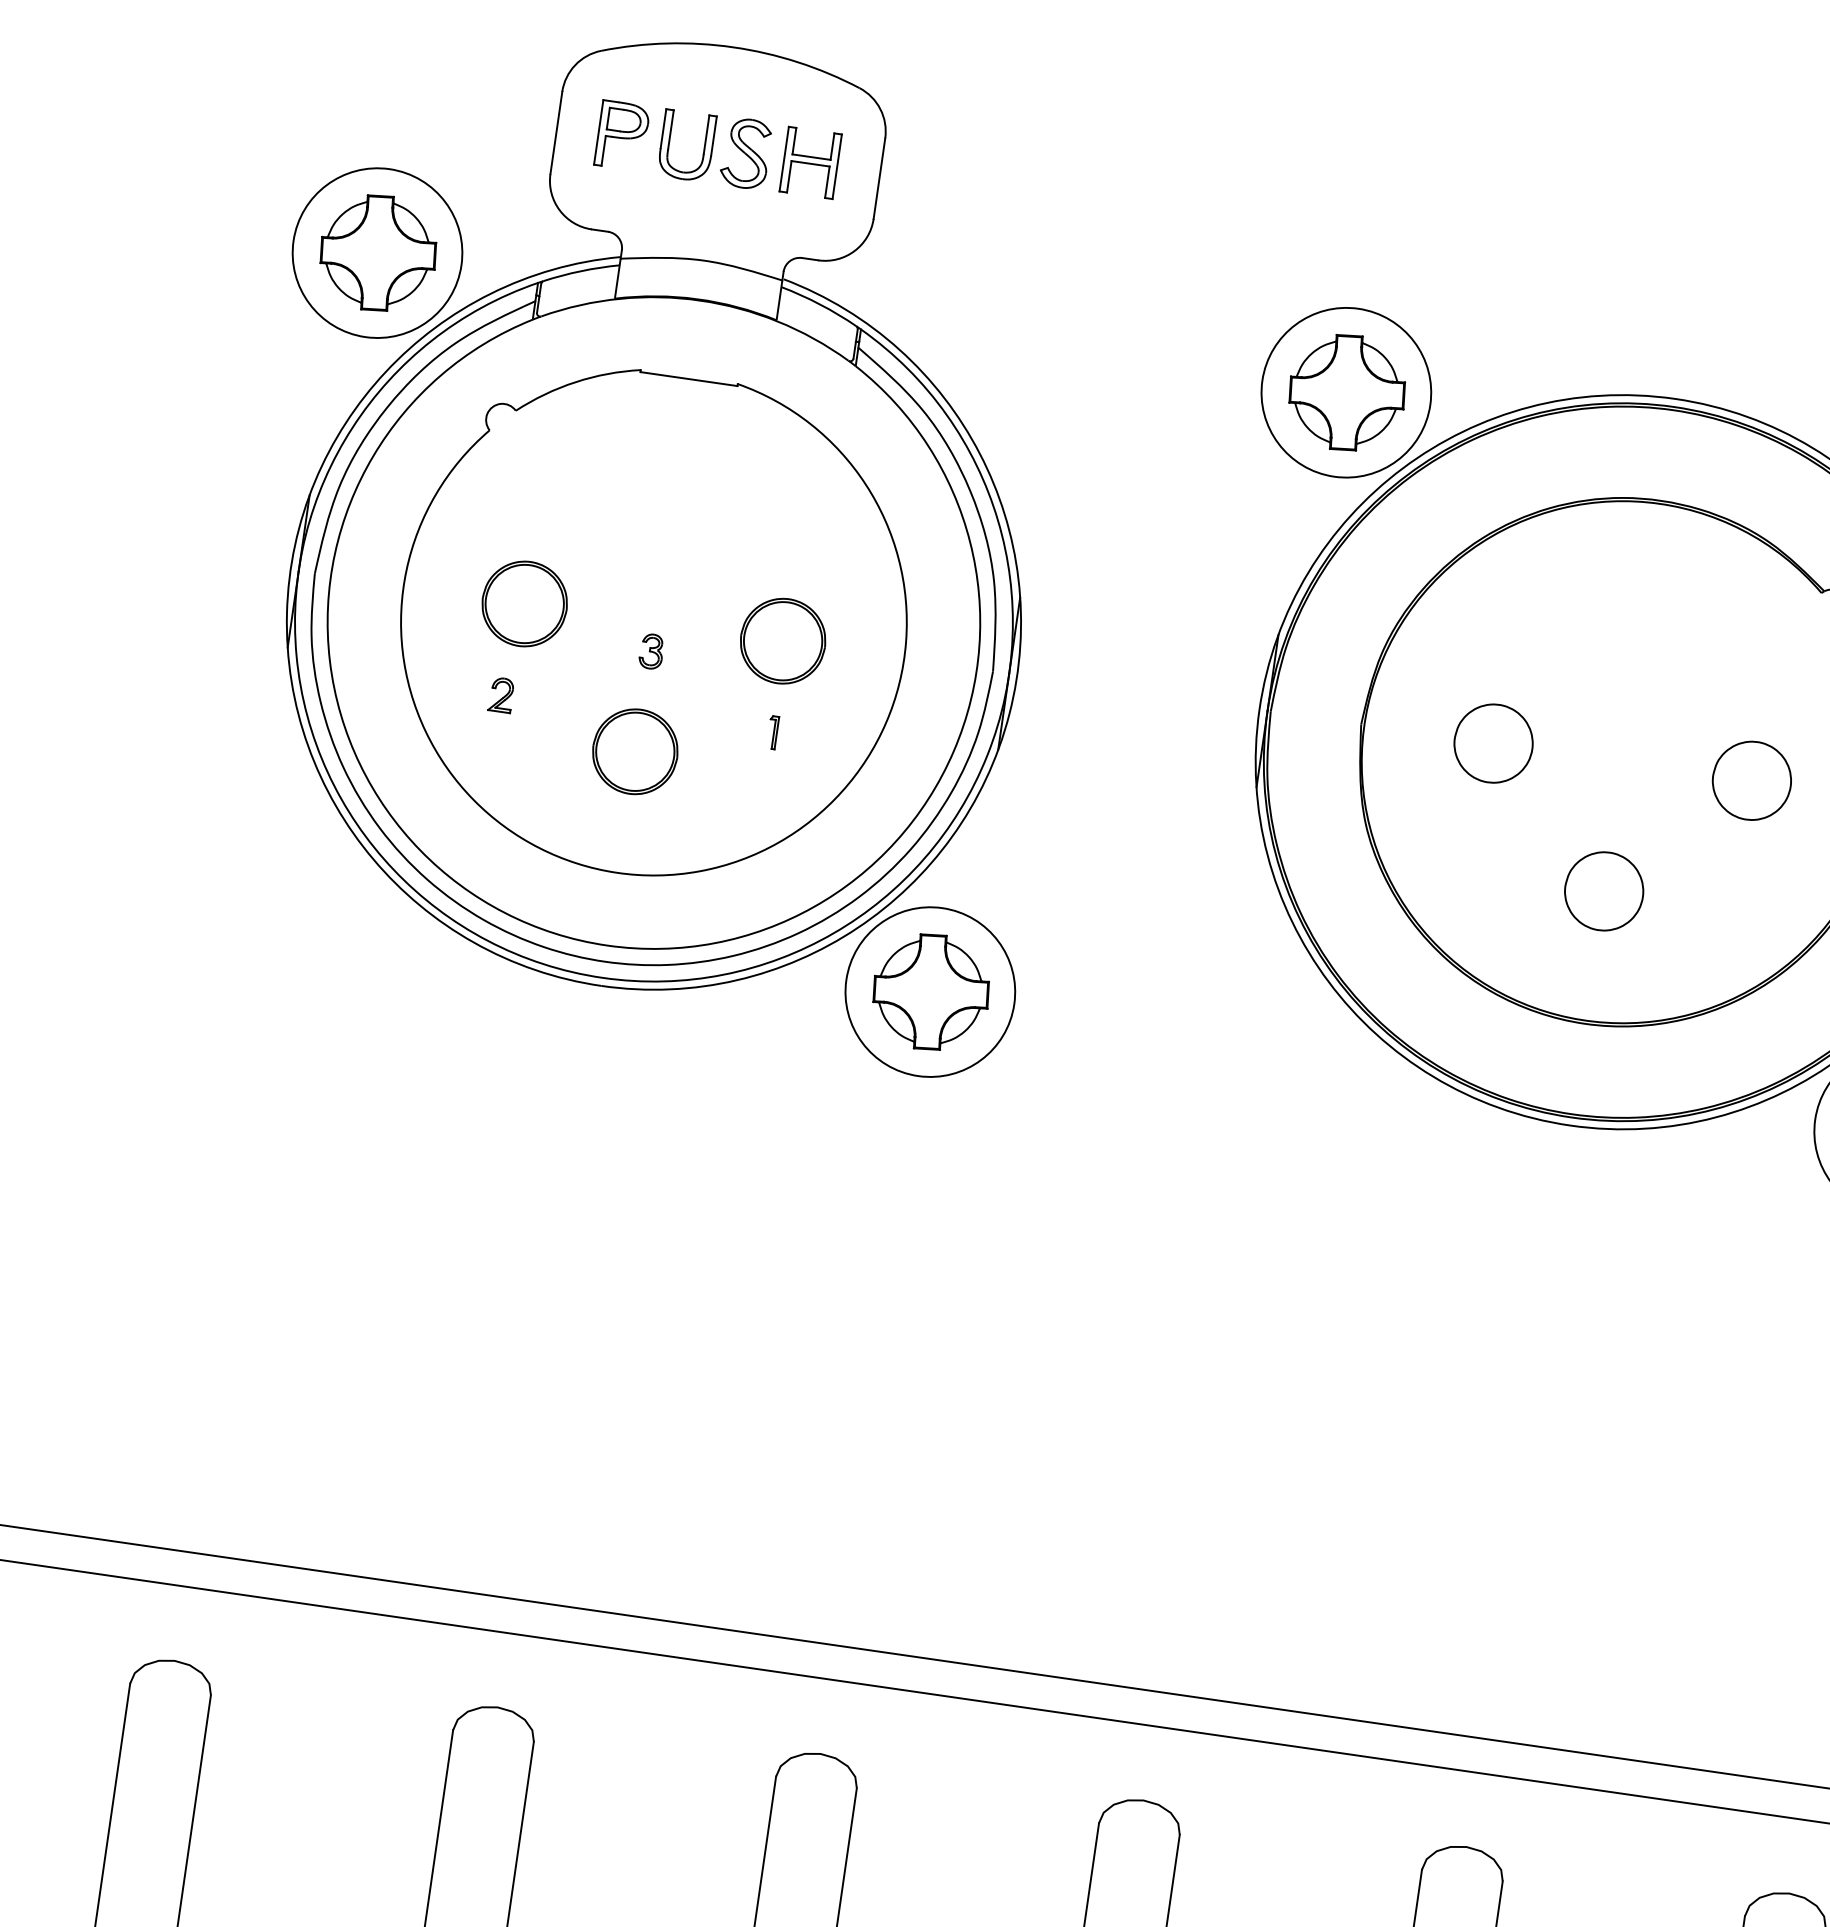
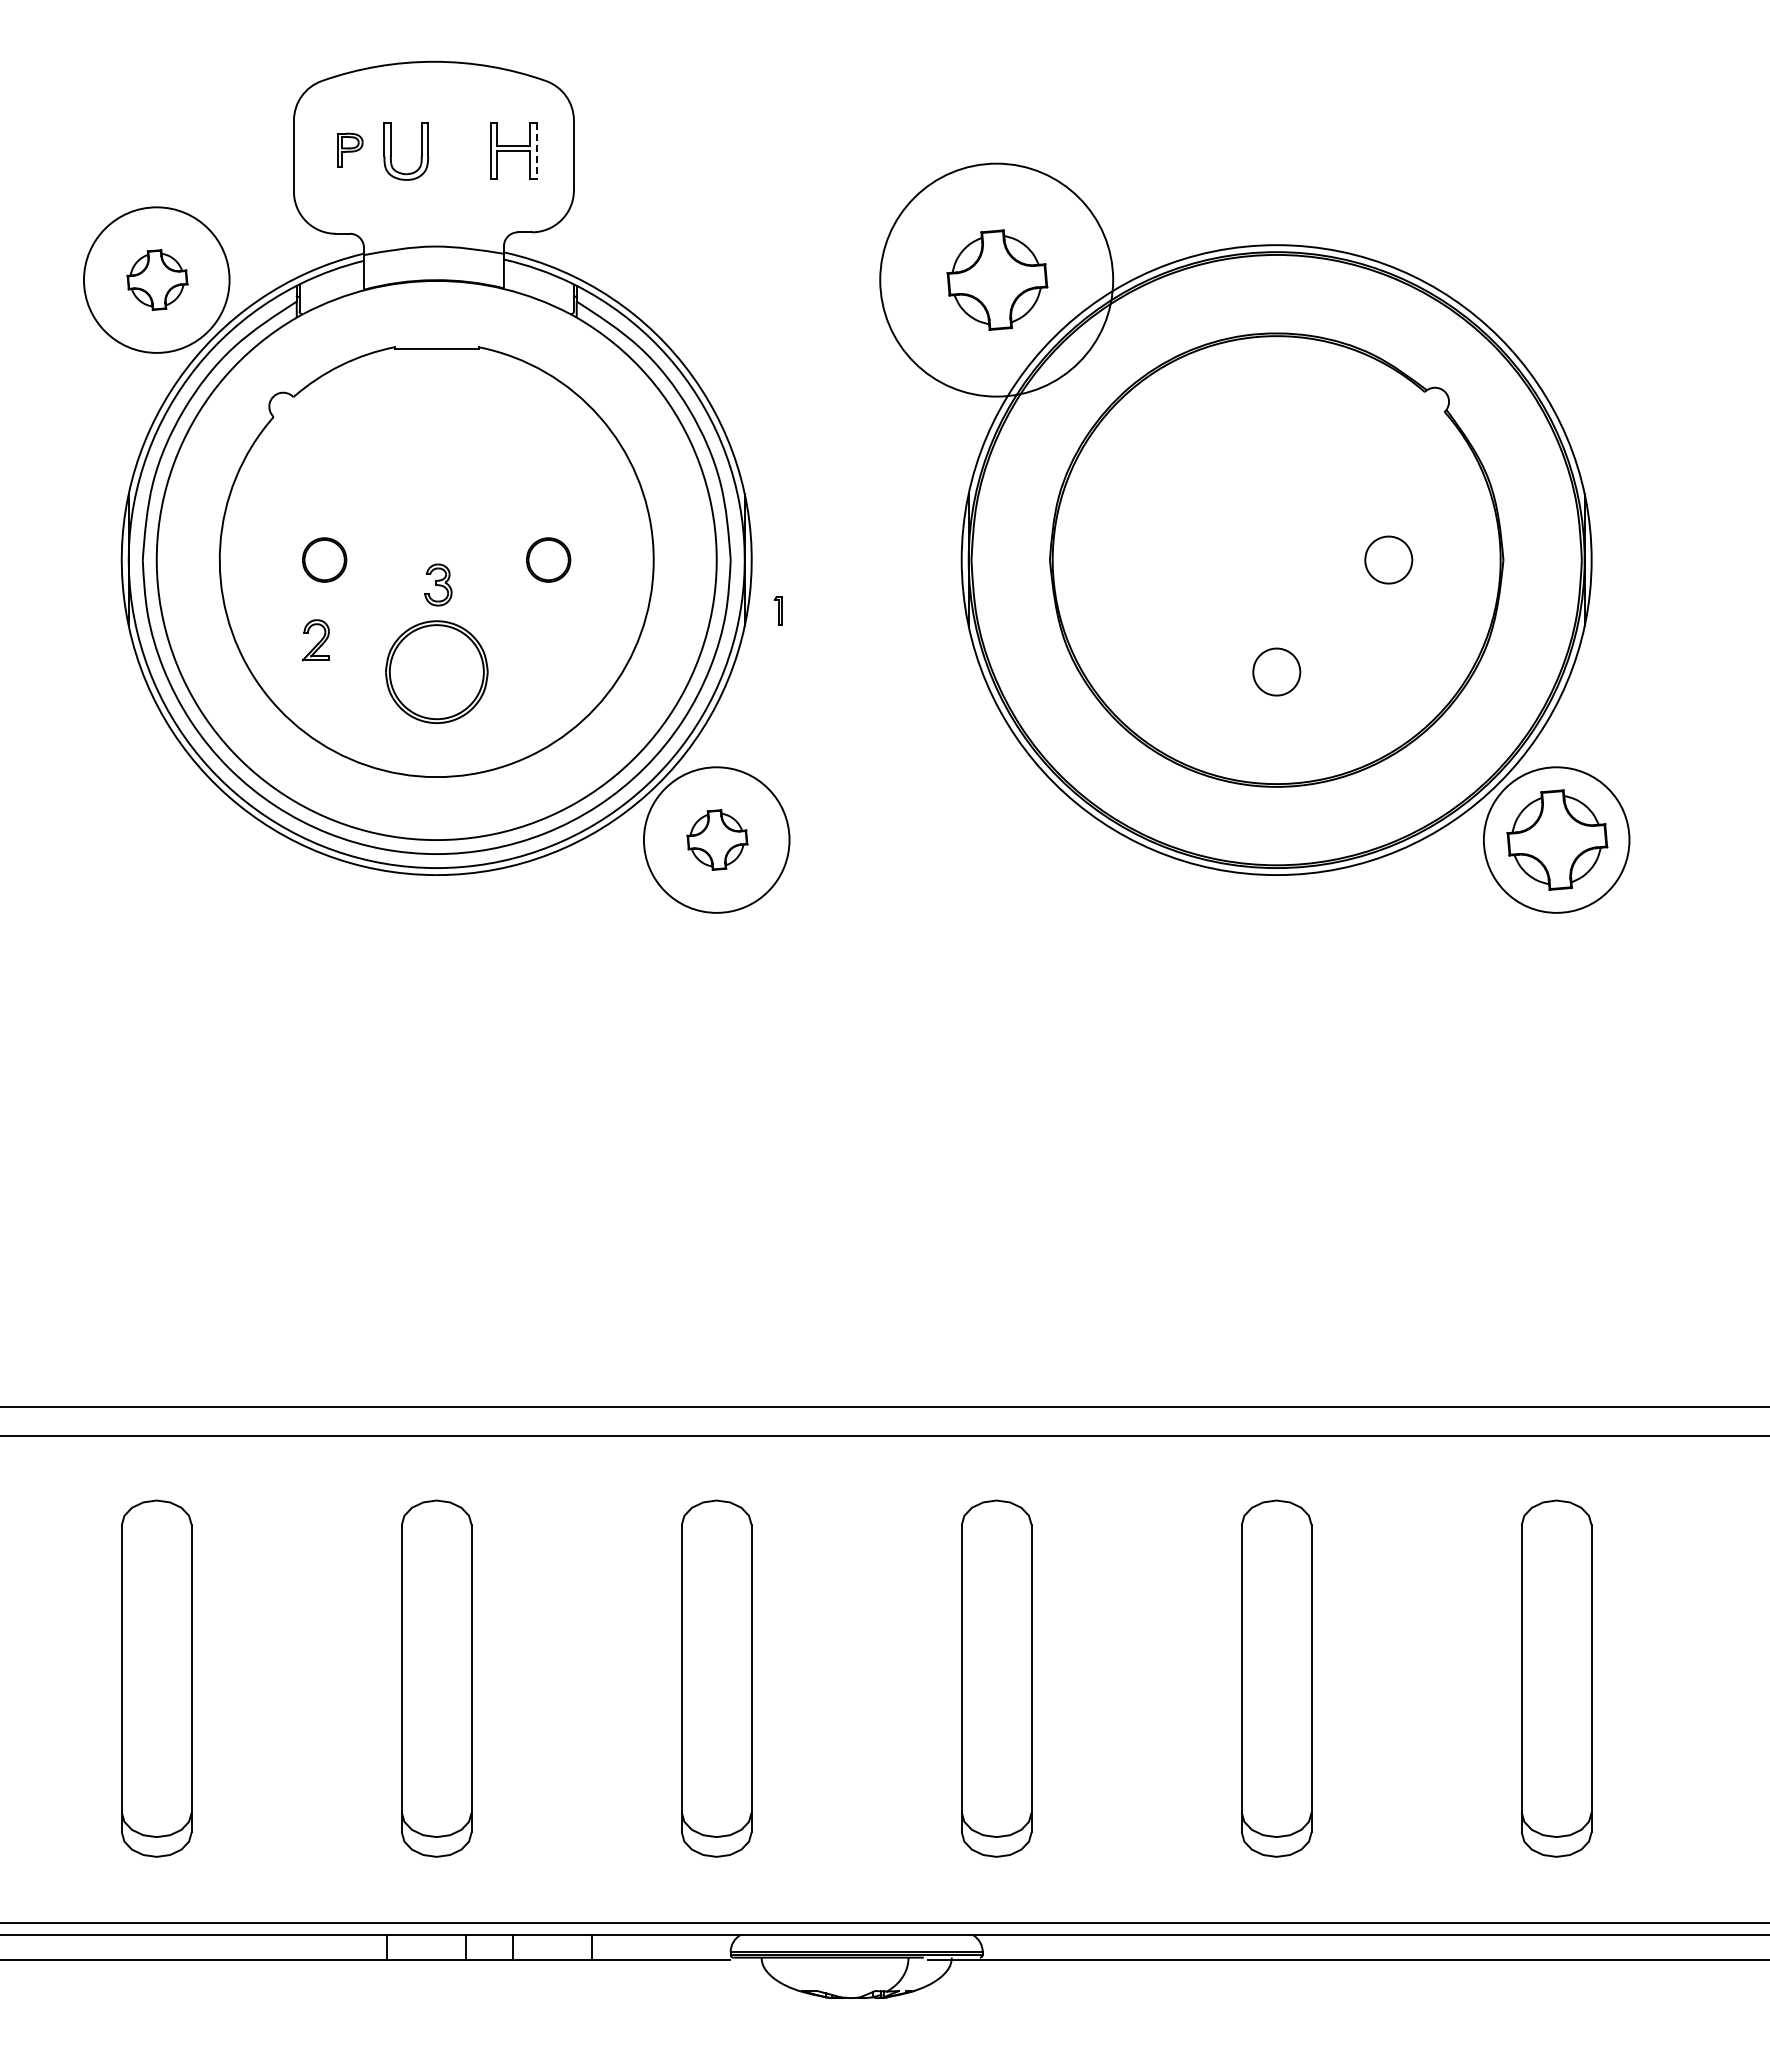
part: (622, 135) -> (350, 150), size x0.6
part: (745, 153) -> (457, 150), removed
line: (837, 166) -> (536, 150), solid -> dashed
part: (378, 252) -> (157, 279), size x0.6
circle: (1346, 391) -> (996, 279), size x1.6
part: (524, 603) -> (324, 559), size x0.6
part: (782, 640) -> (548, 559), size x0.6
part: (651, 651) -> (438, 584), size x1.4
part: (500, 695) -> (315, 640), size x1.4
part: (772, 731) -> (777, 610), moved
part: (1493, 742) -> (1164, 559), removed
part: (635, 751) -> (436, 671), size x1.4
part: (1751, 780) -> (1388, 559), size x0.7
part: (1604, 890) -> (1276, 671), size x0.7
part: (931, 991) -> (717, 839), size x0.6

